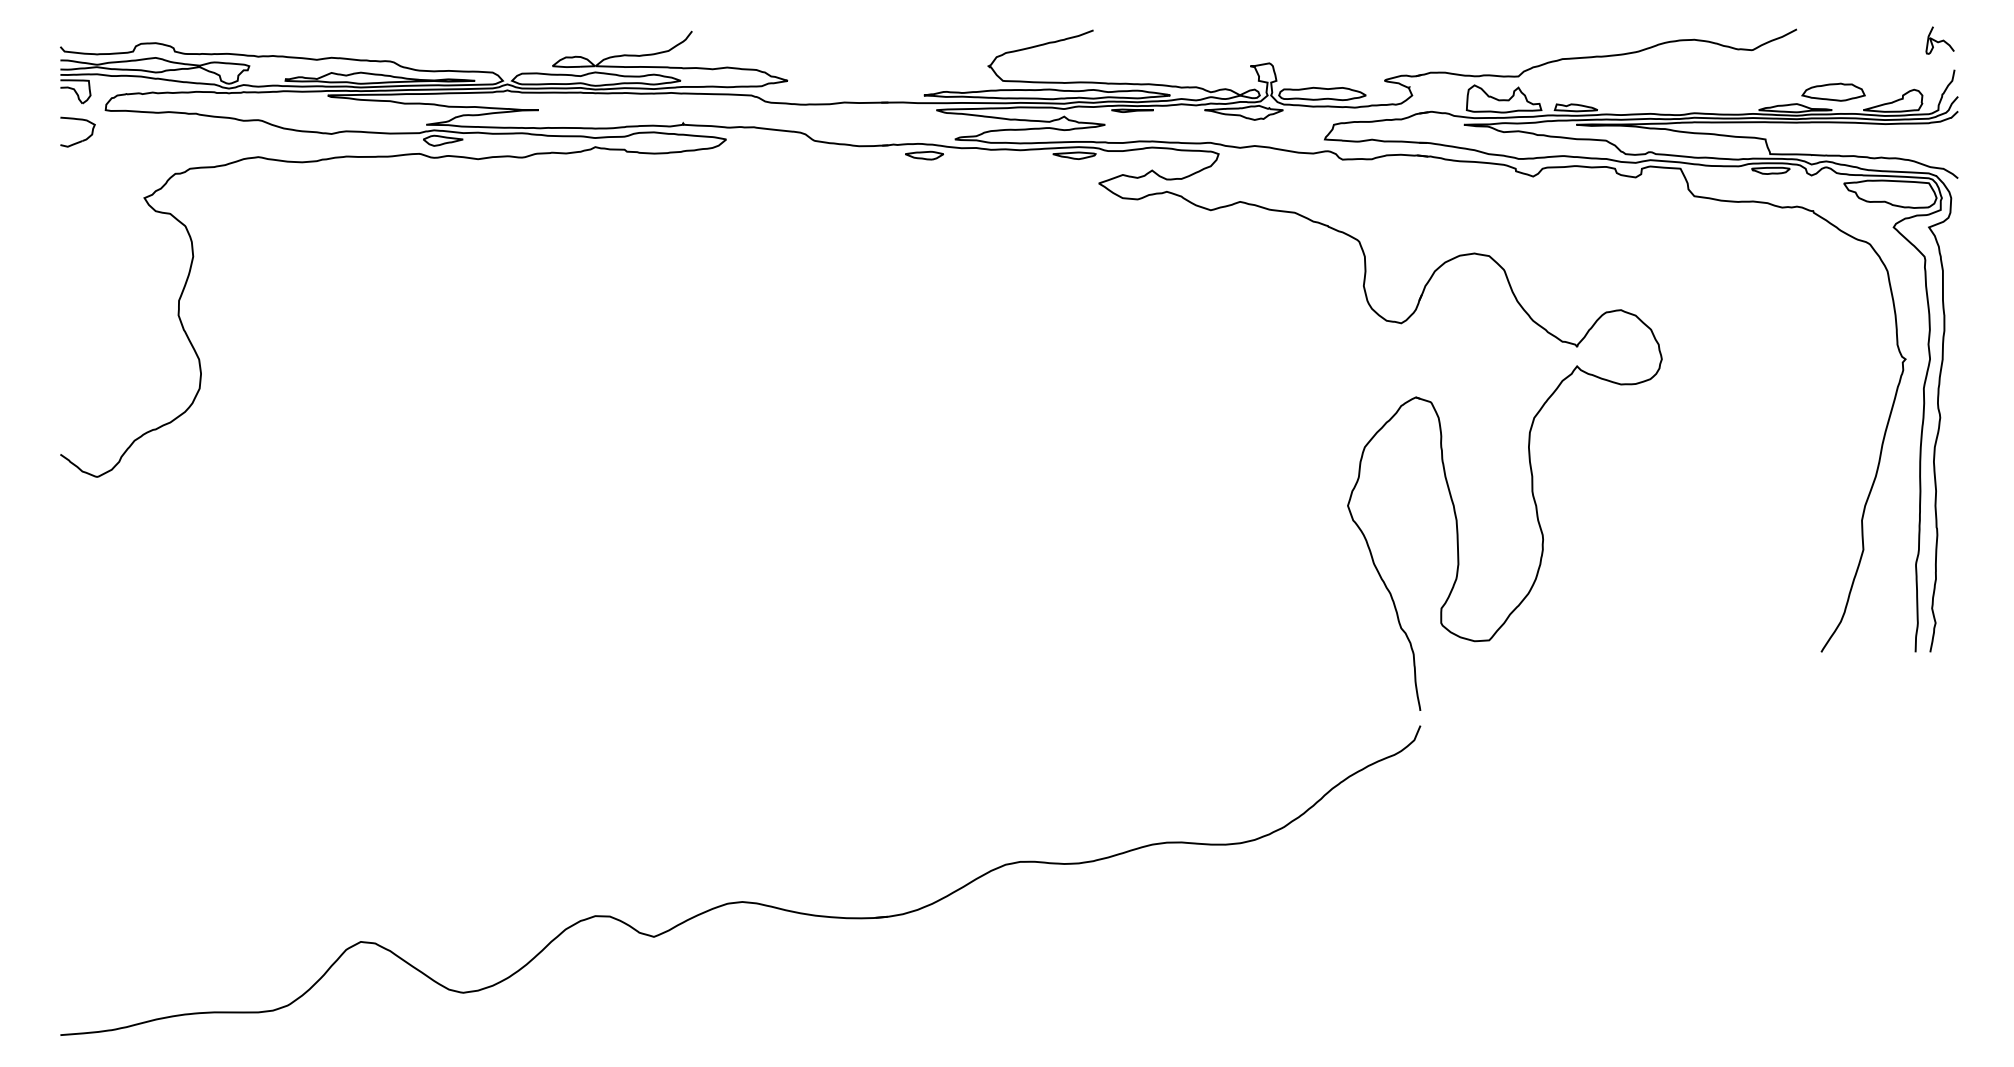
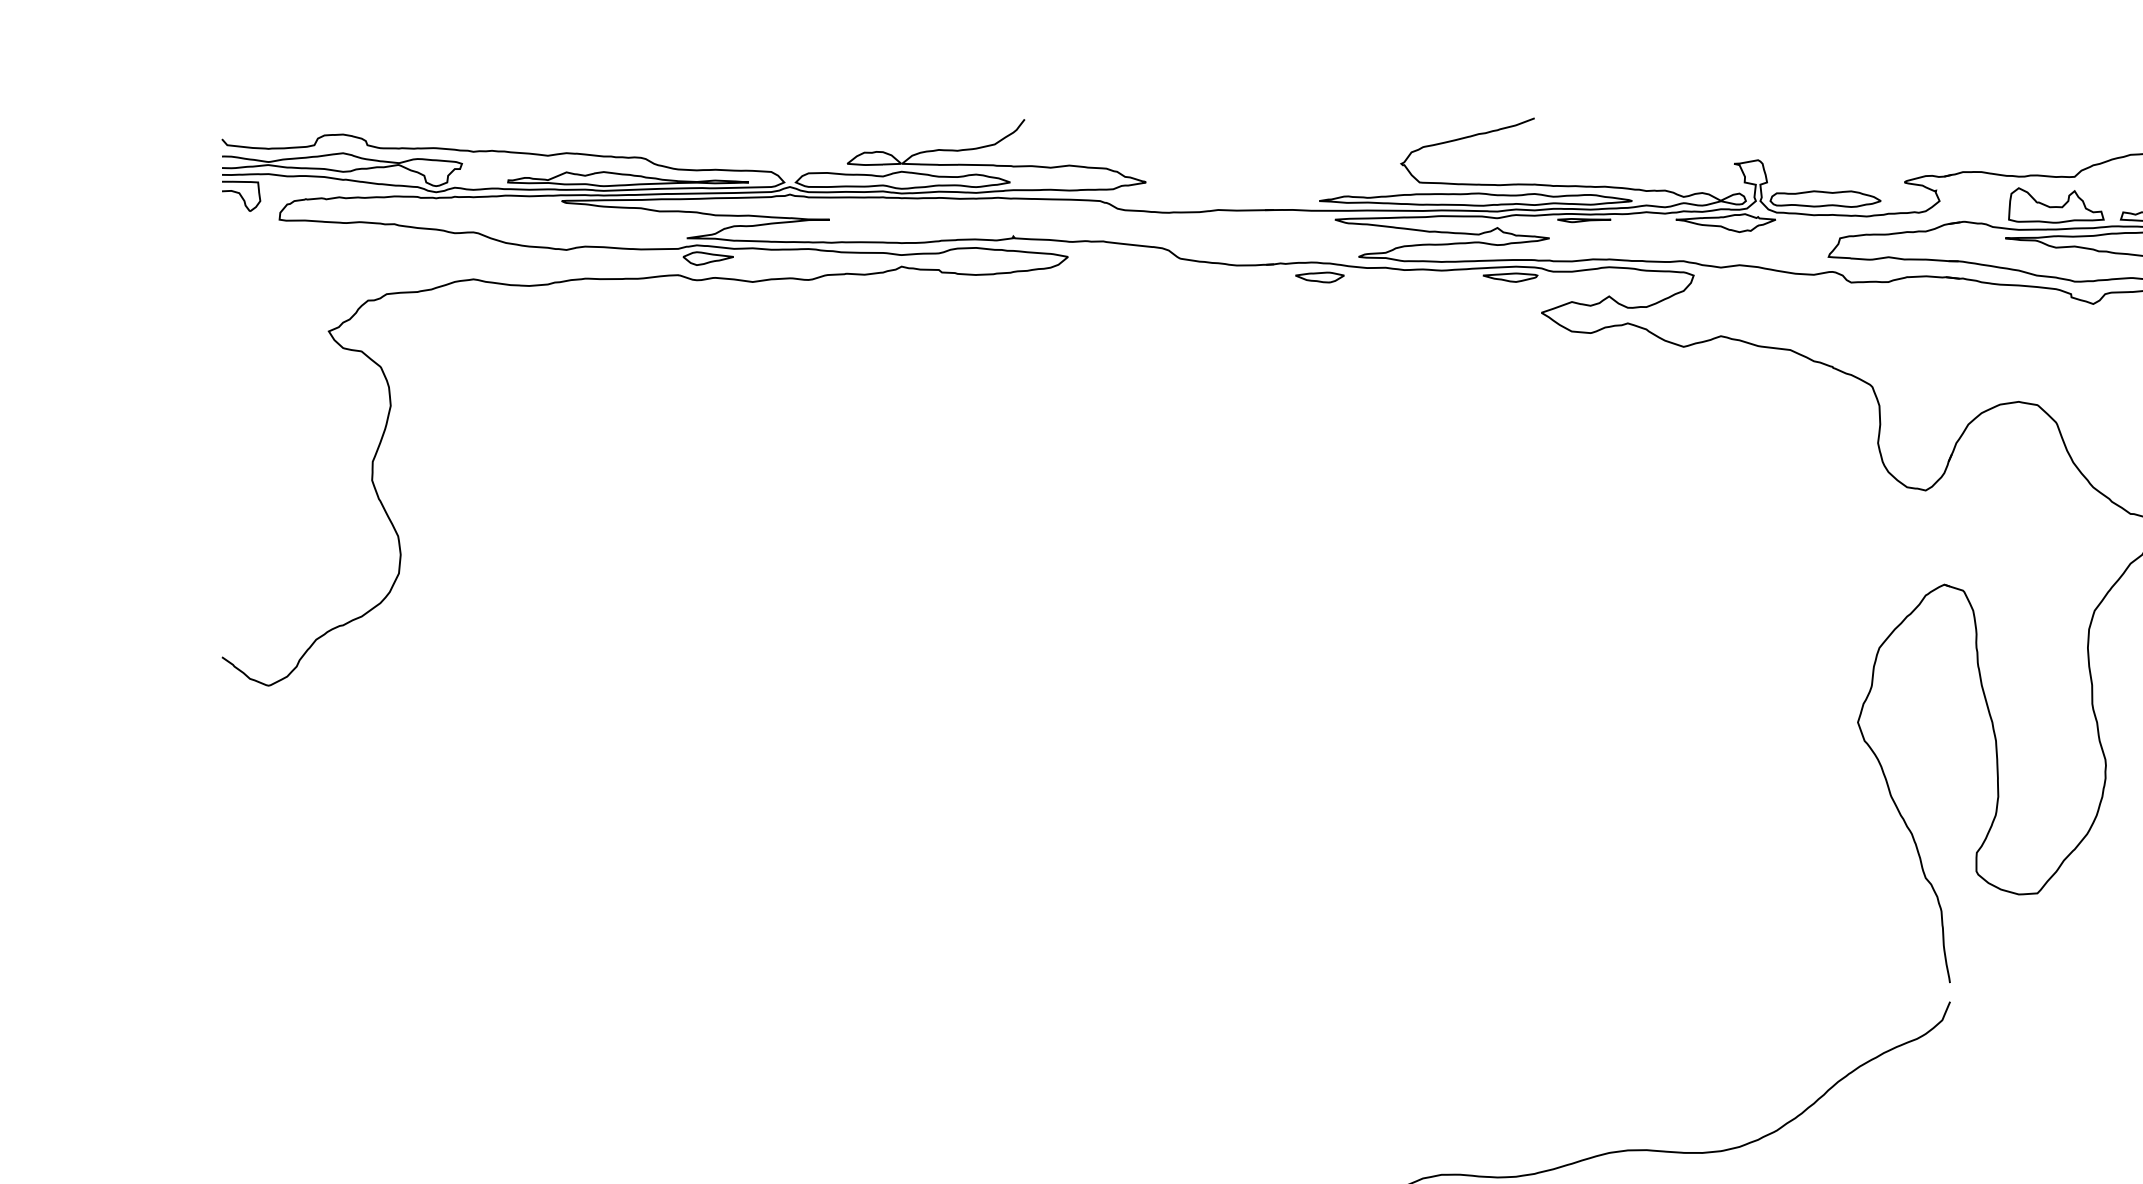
part: (80, 140) -> (247, 258), removed

